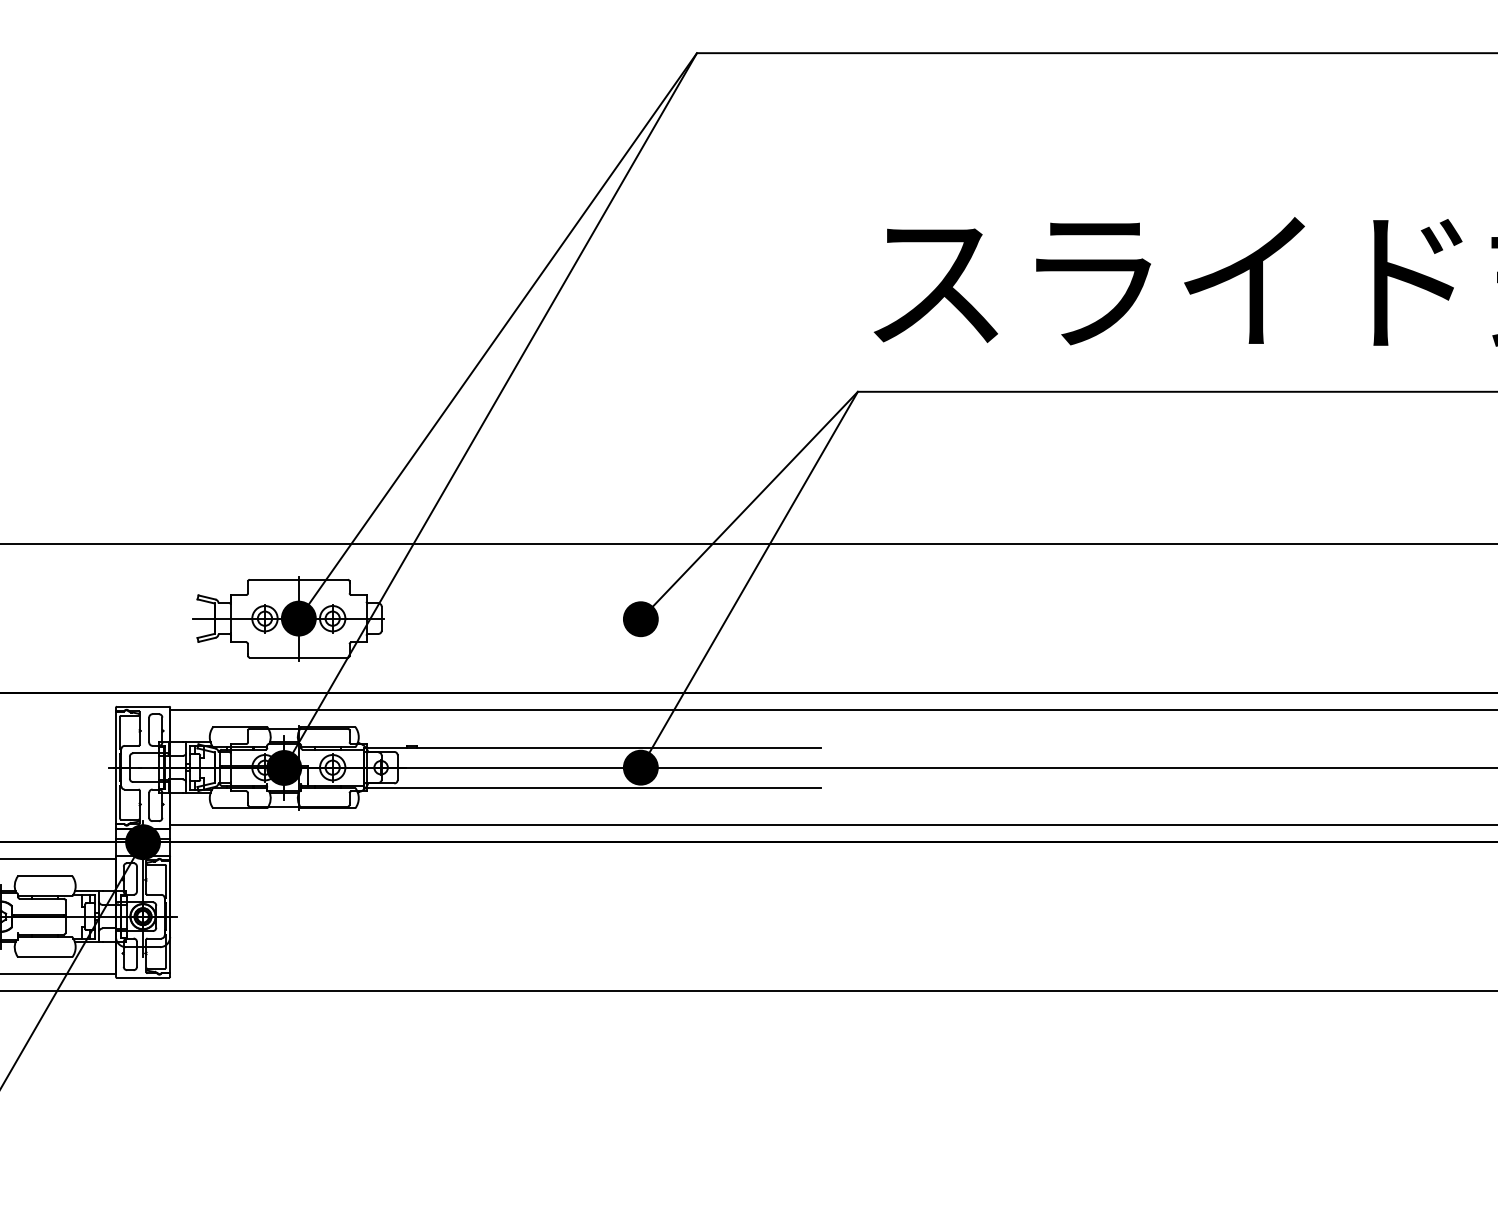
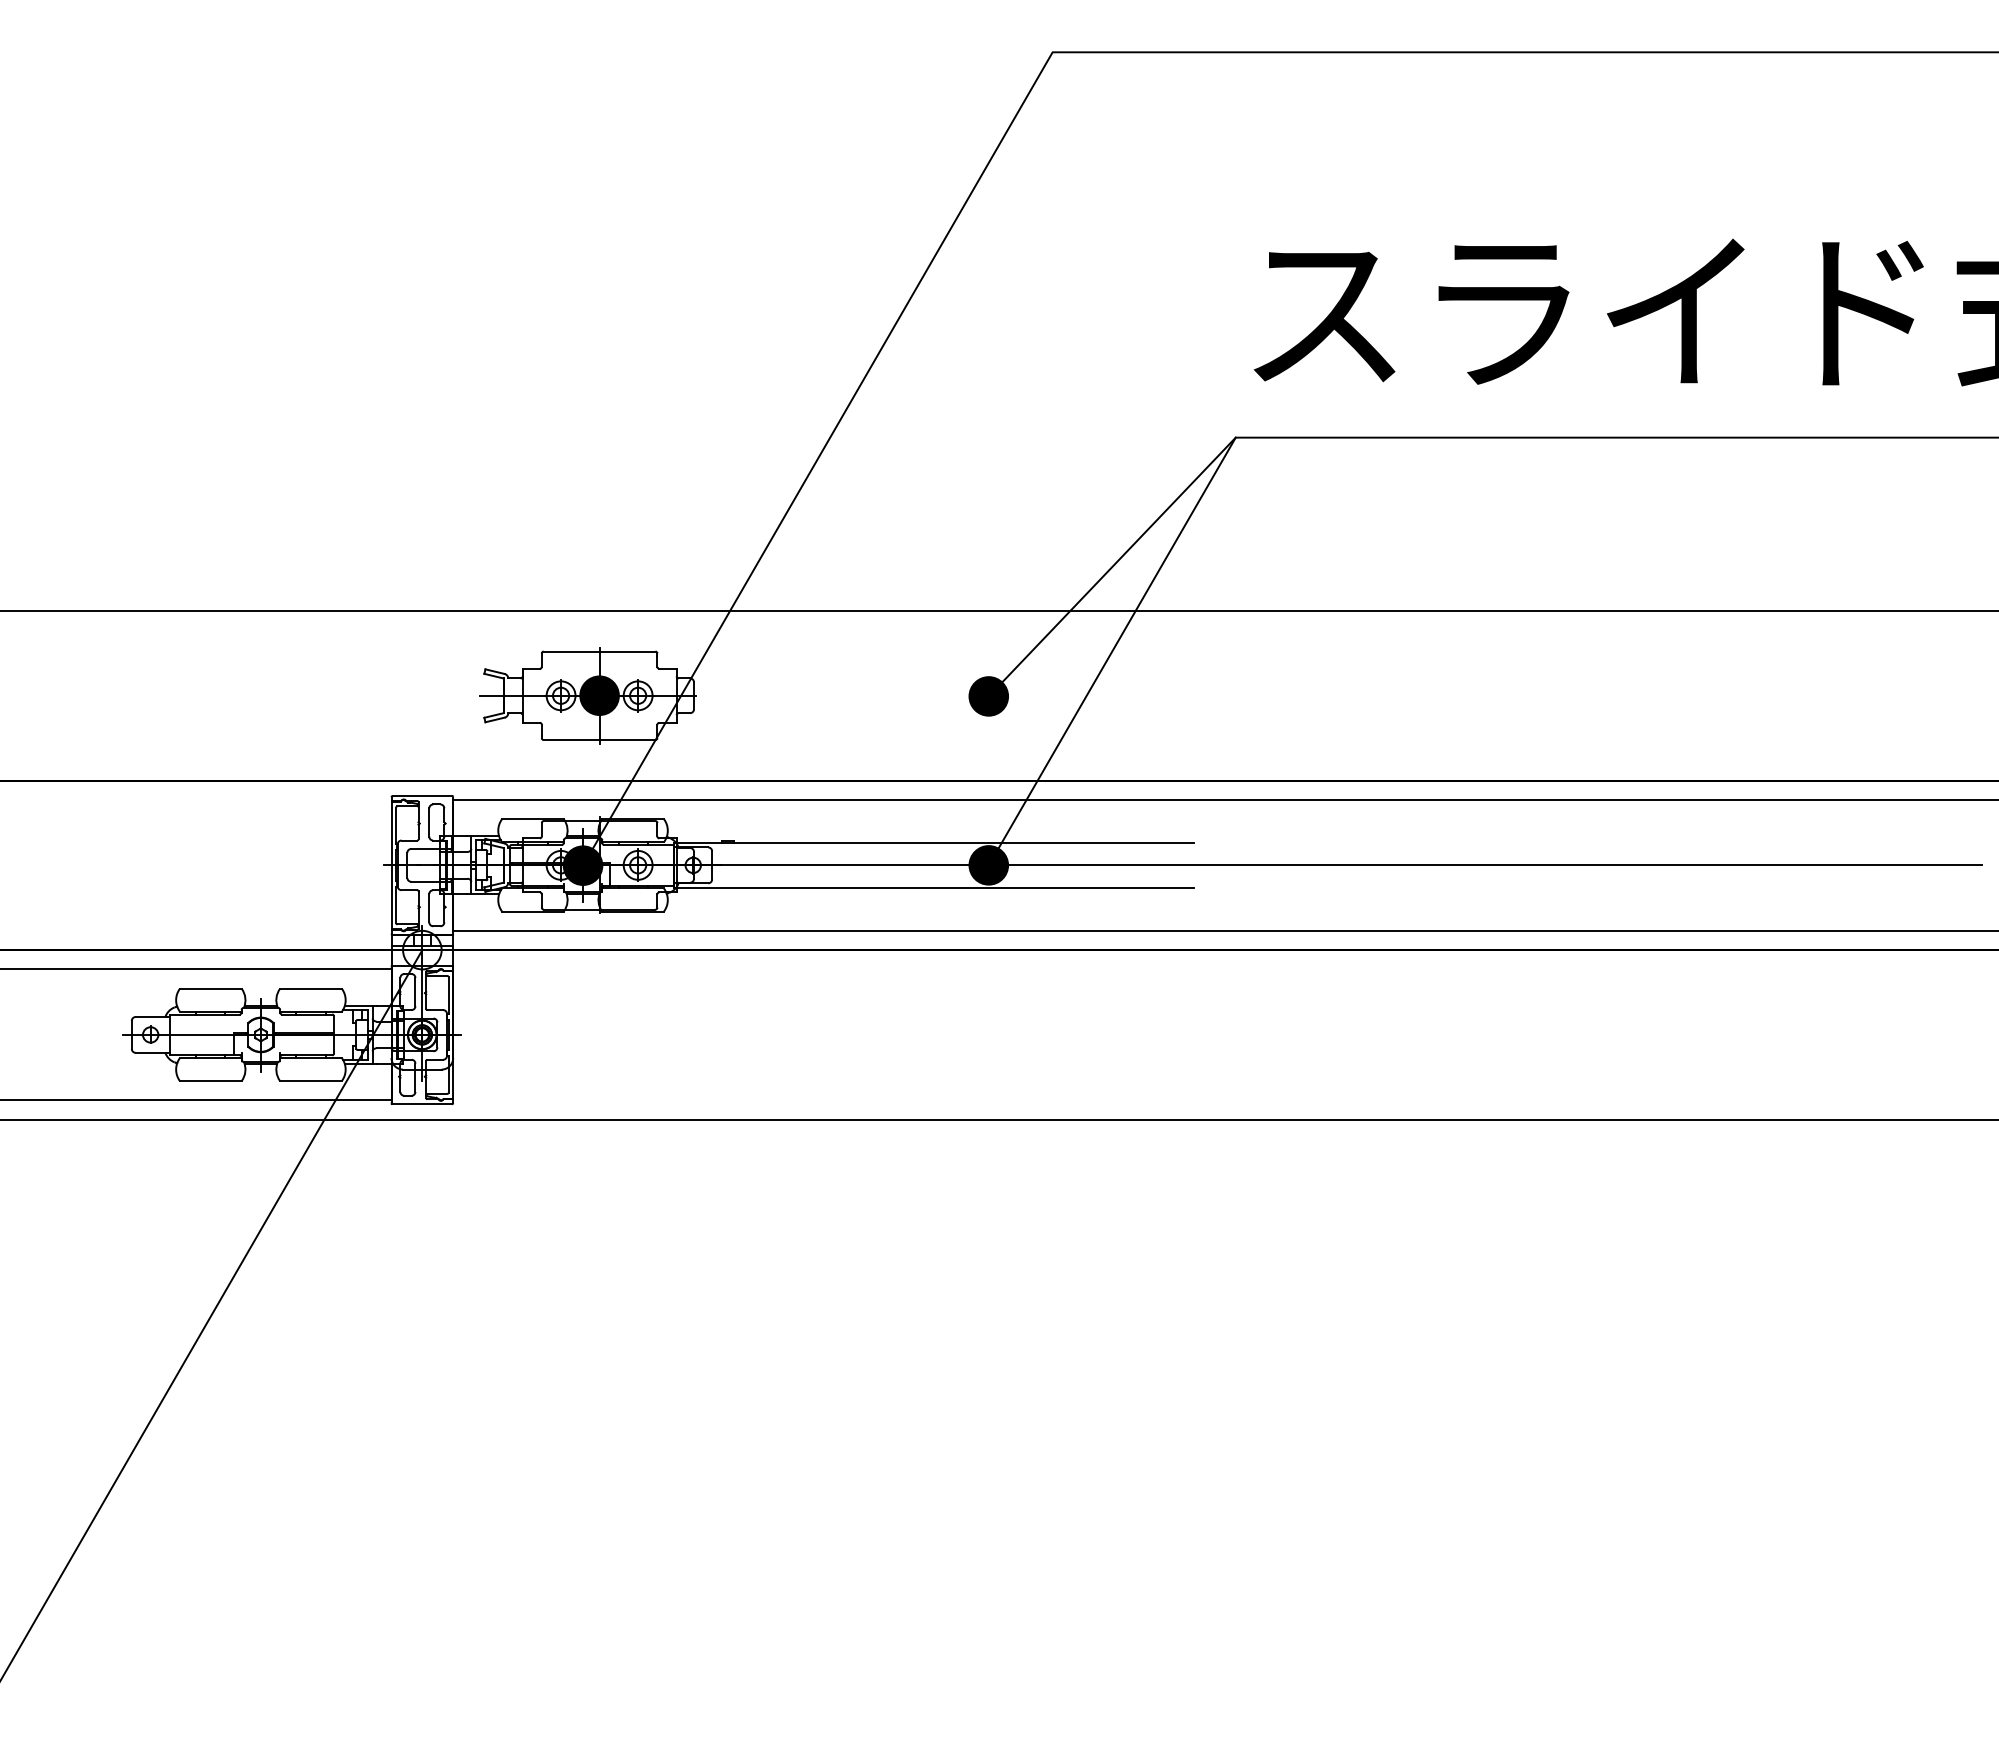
line: (497, 335) -> (825, 373), removed
fill: (143, 841) -> (422, 949), removed

